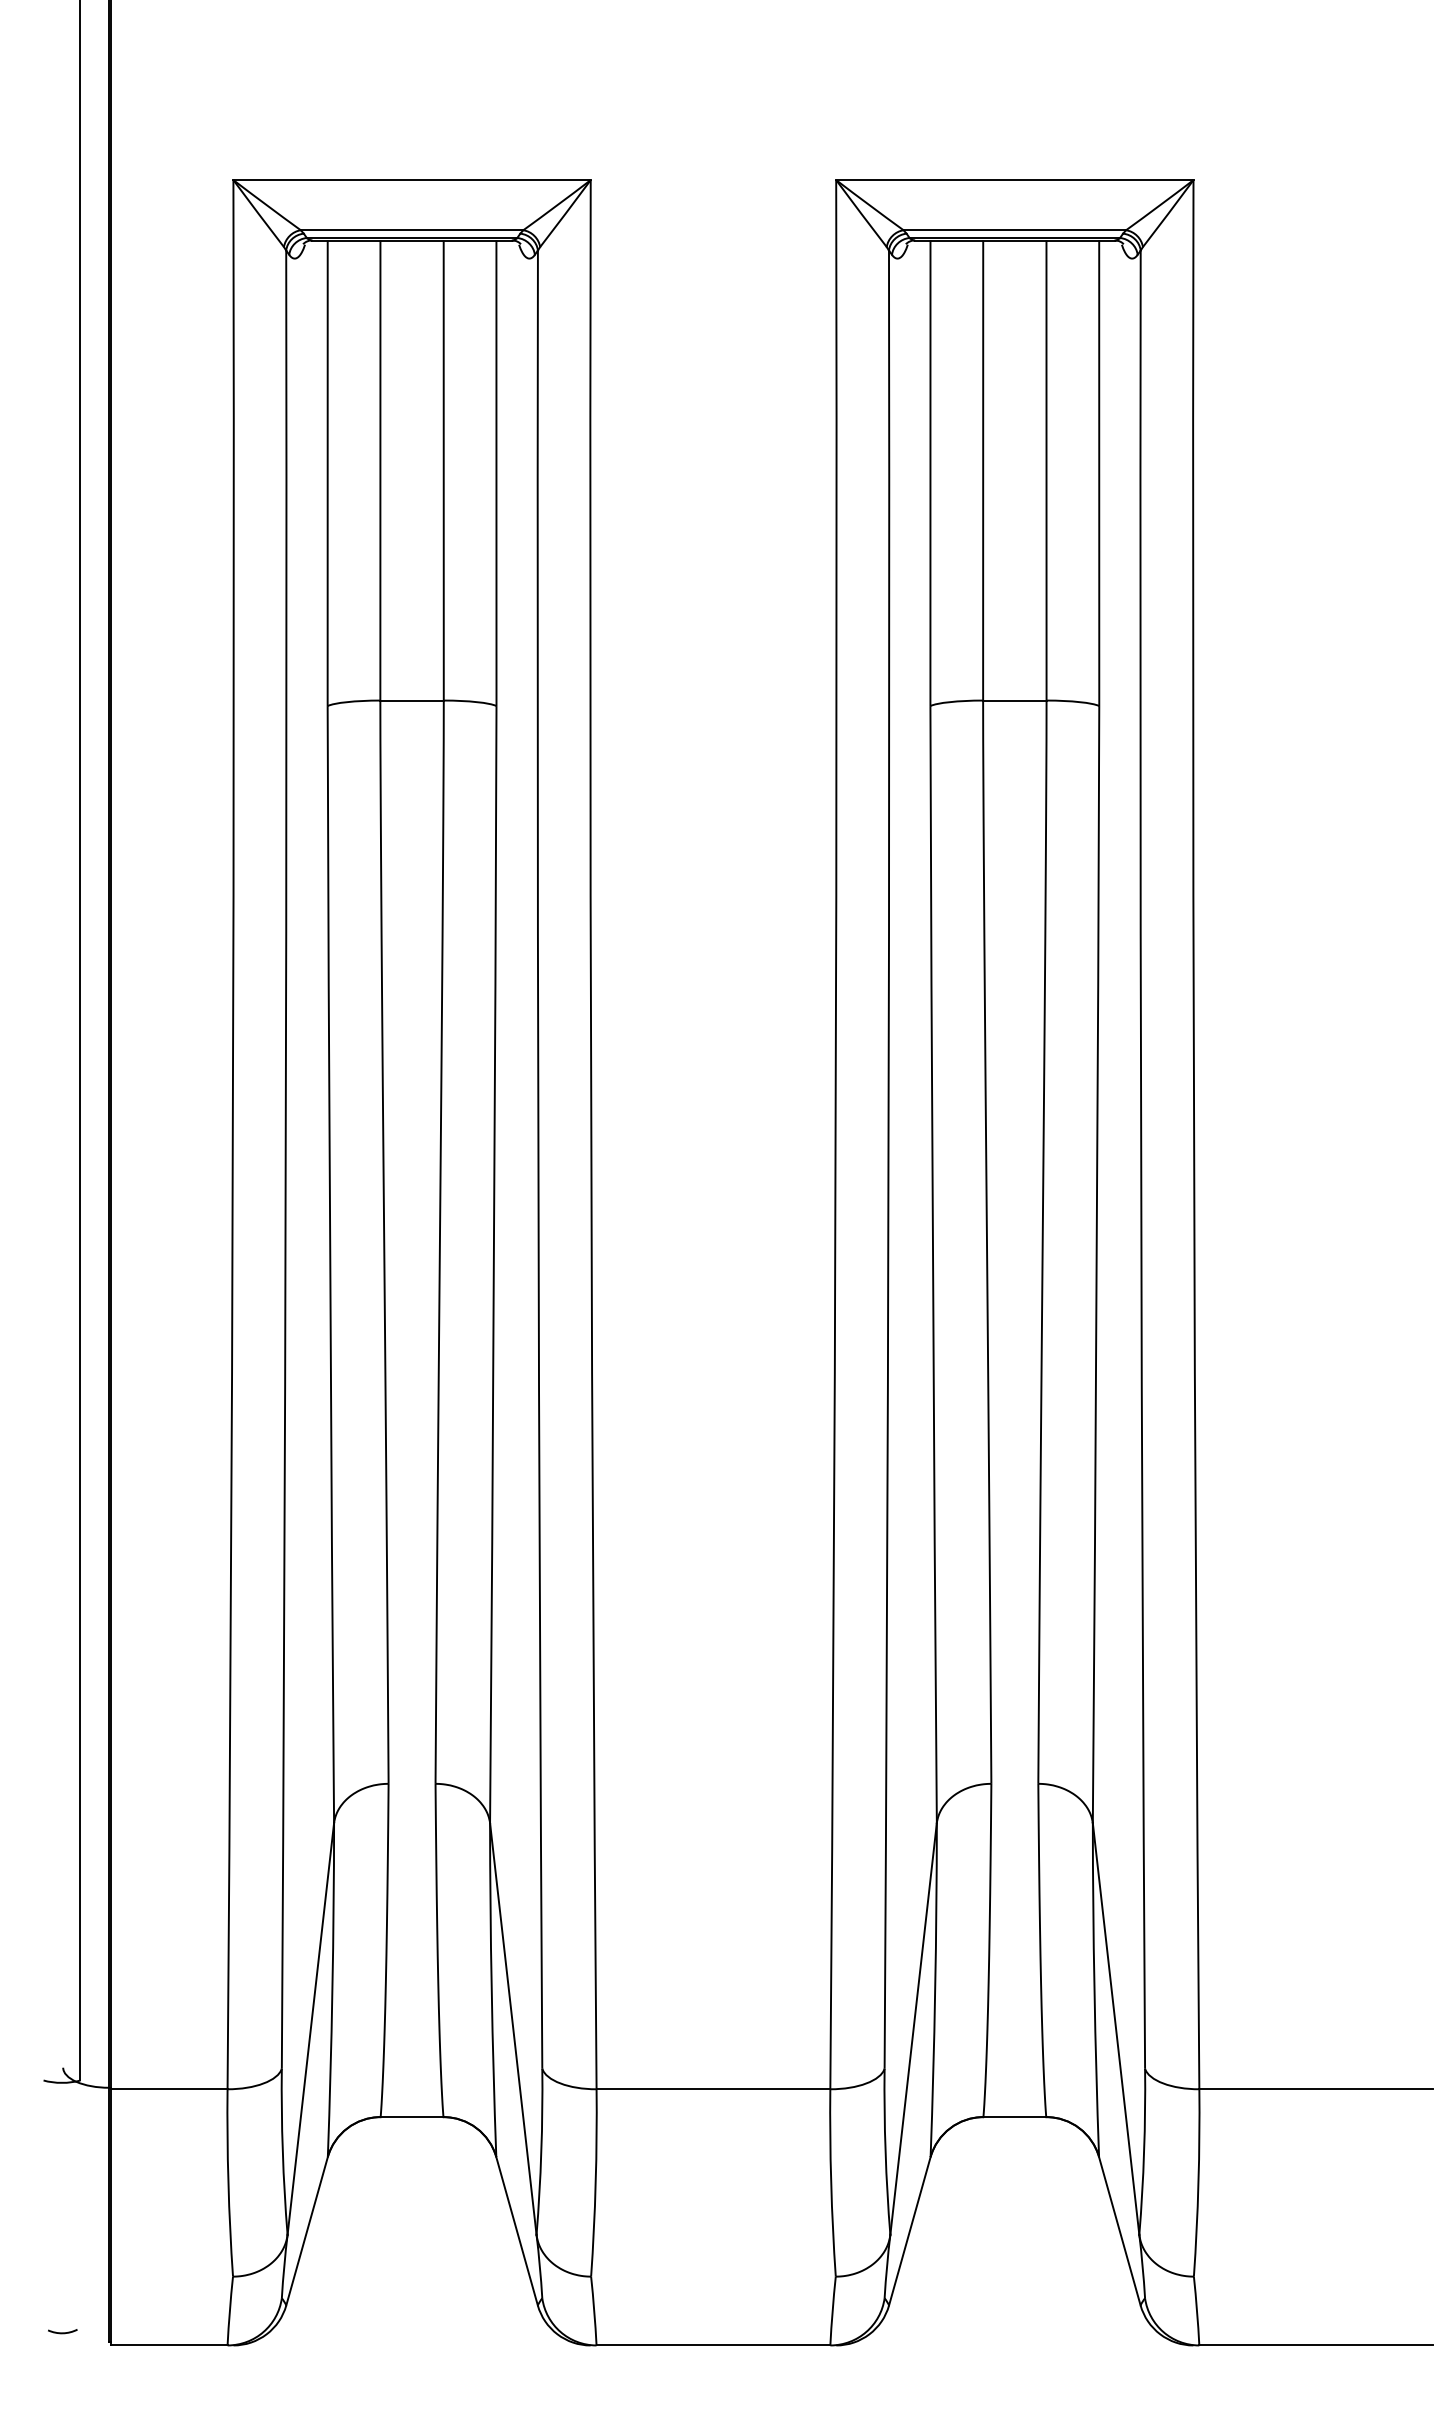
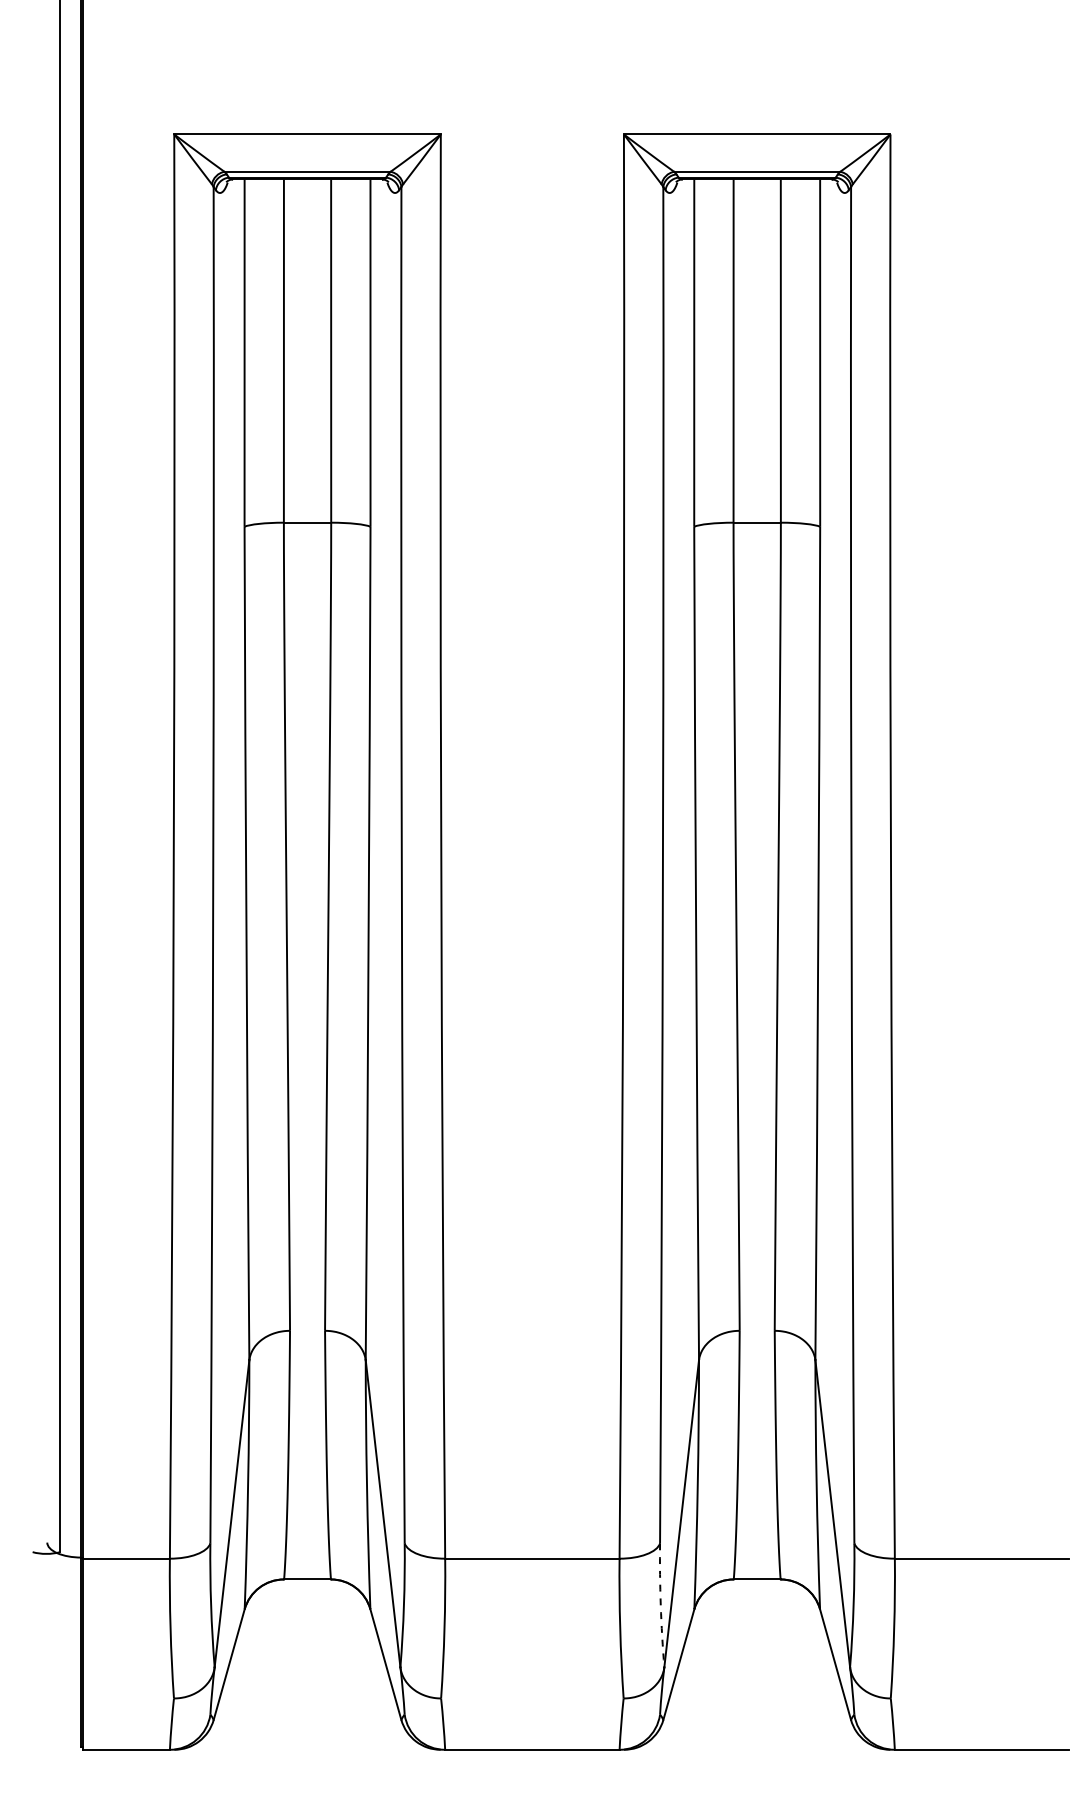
arc: (885, 2151) -> (660, 1605), solid -> dashed
arc: (62, 2332) -> (46, 1740), removed

